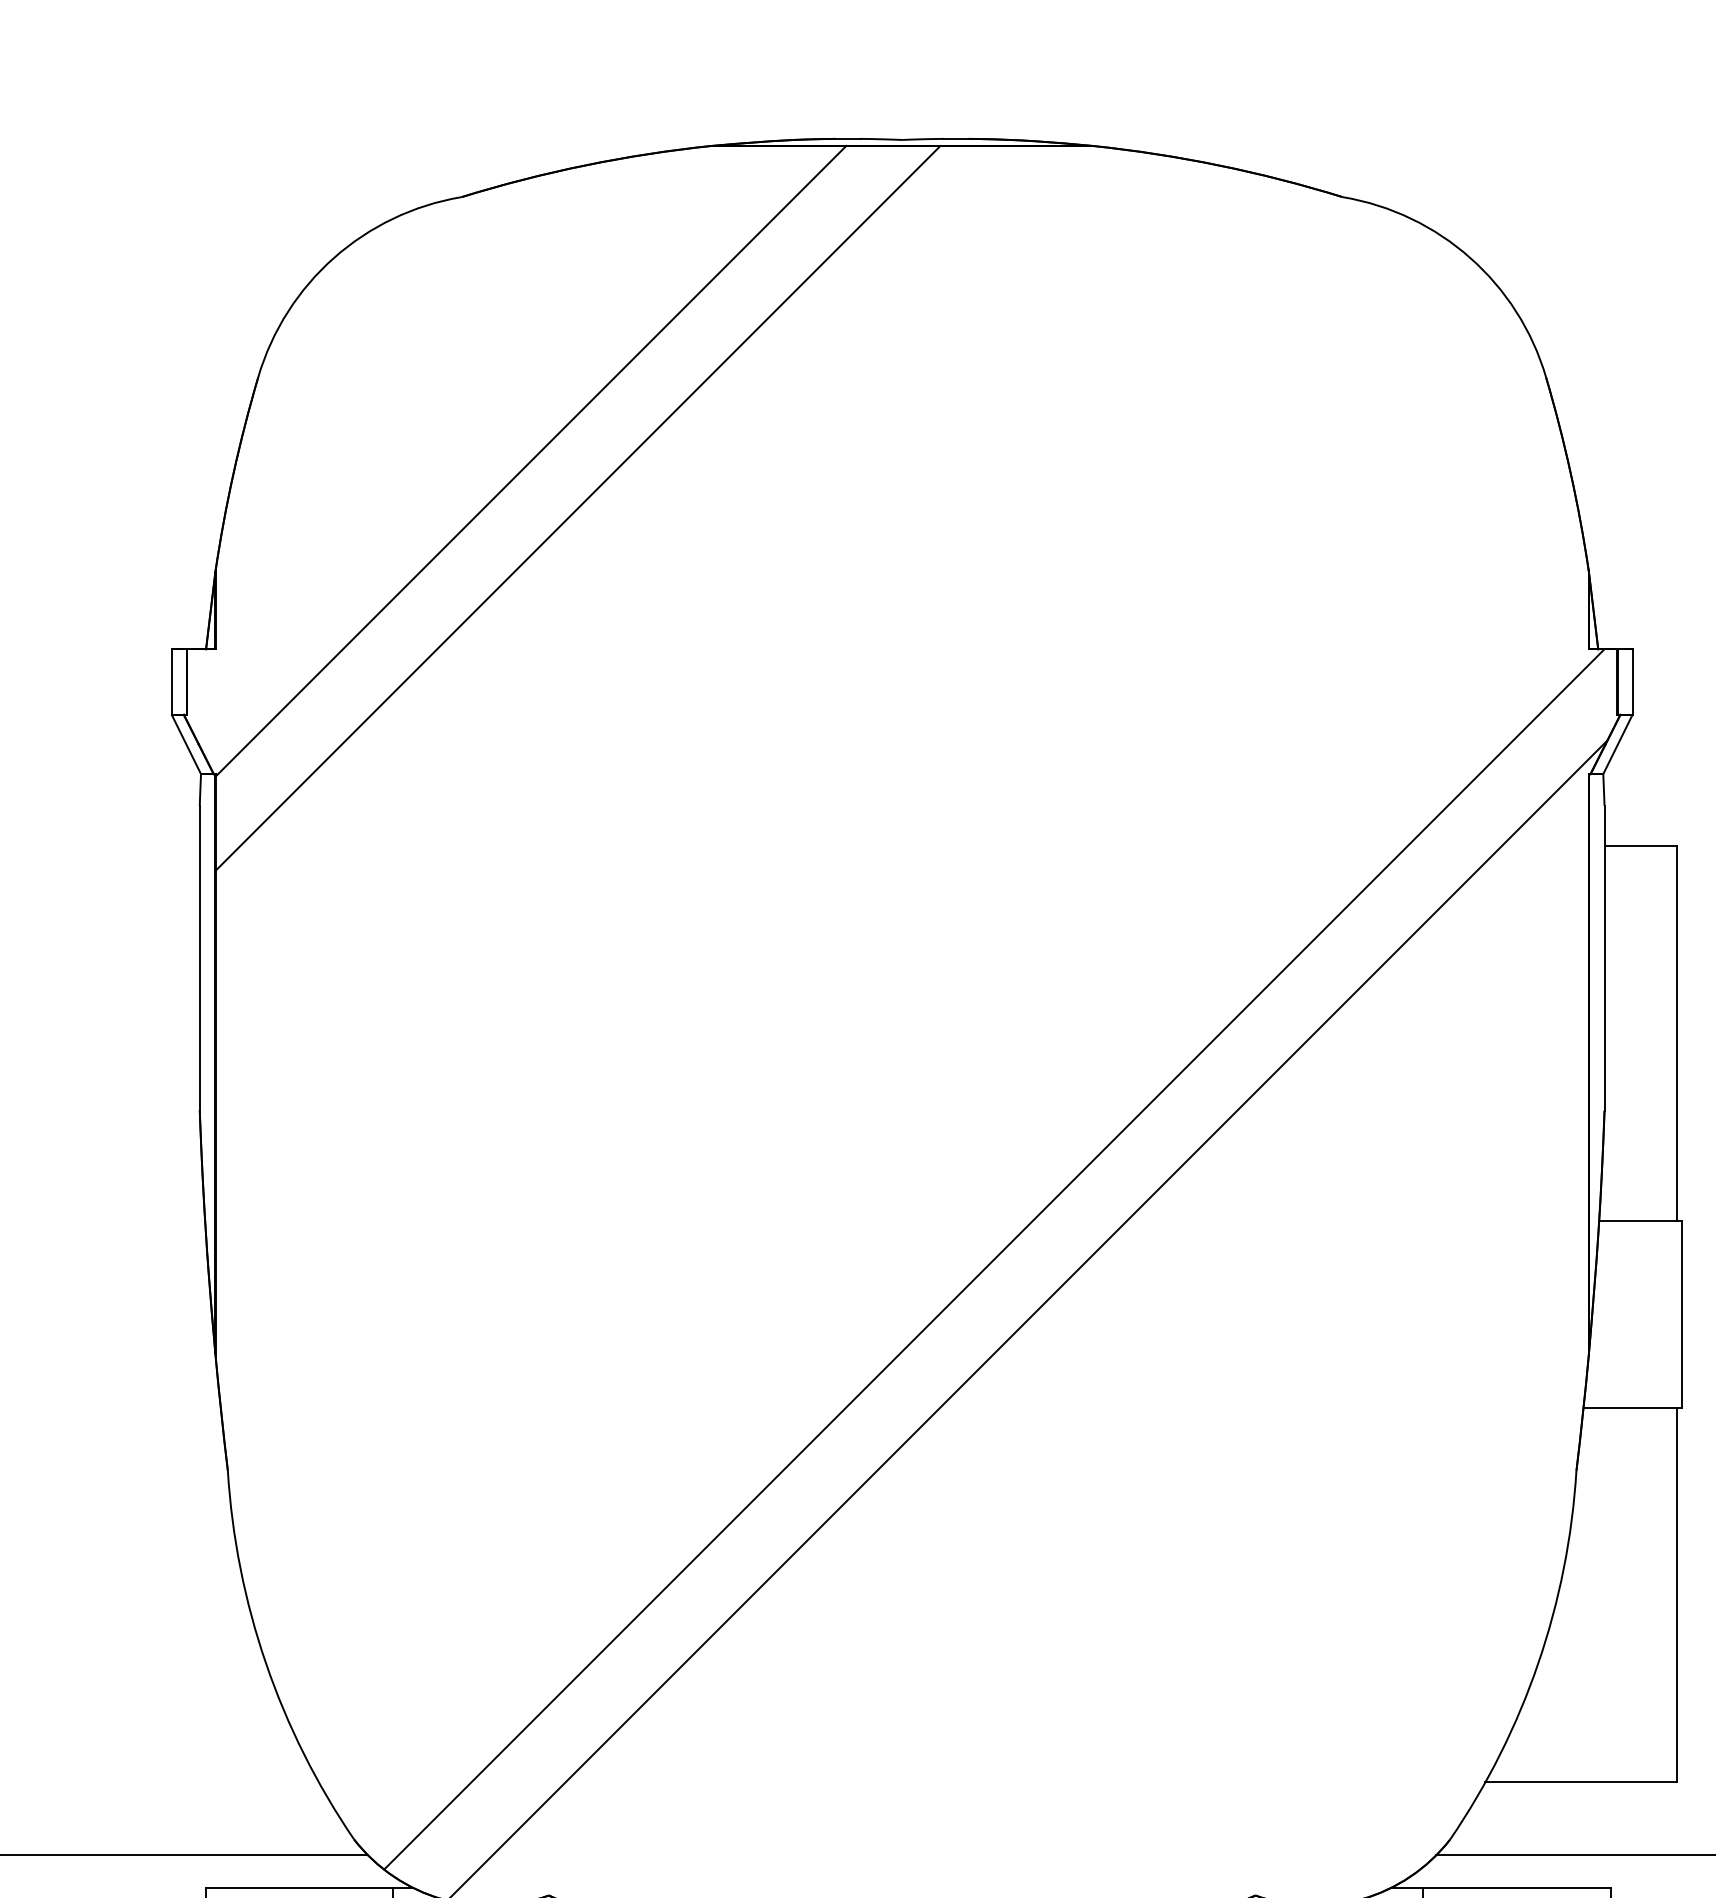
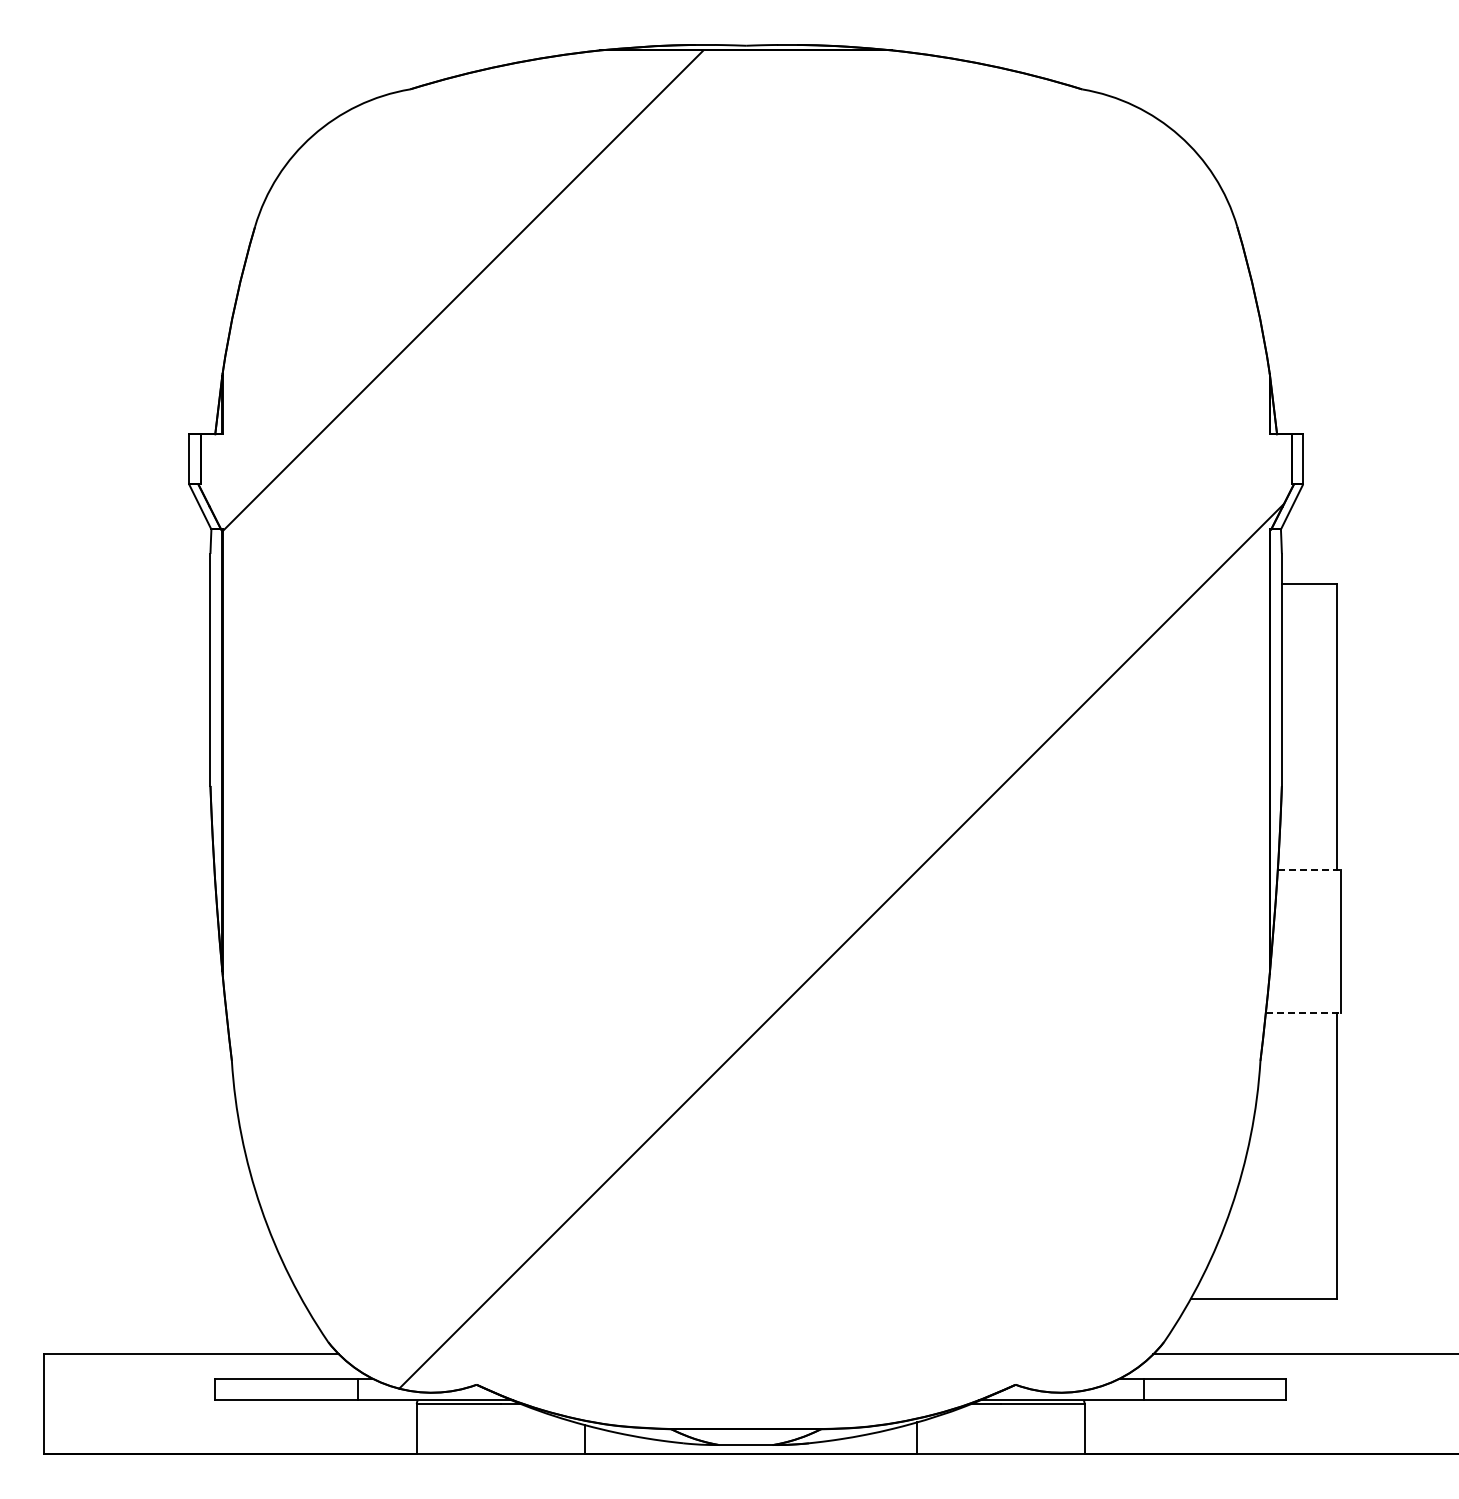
line: (577, 508) -> (498, 326), removed
line: (1640, 1219) -> (1309, 869), solid -> dashed
line: (994, 1259) -> (816, 899), removed
line: (1632, 1407) -> (1303, 1012), solid -> dashed

